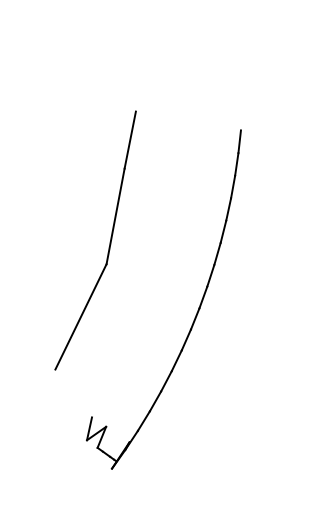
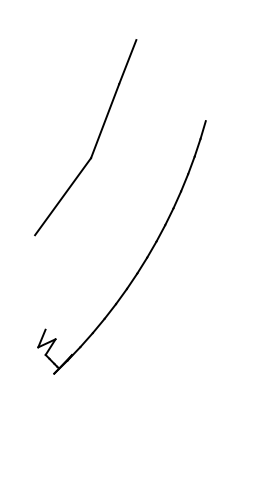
part: (109, 241) -> (96, 140), moved

